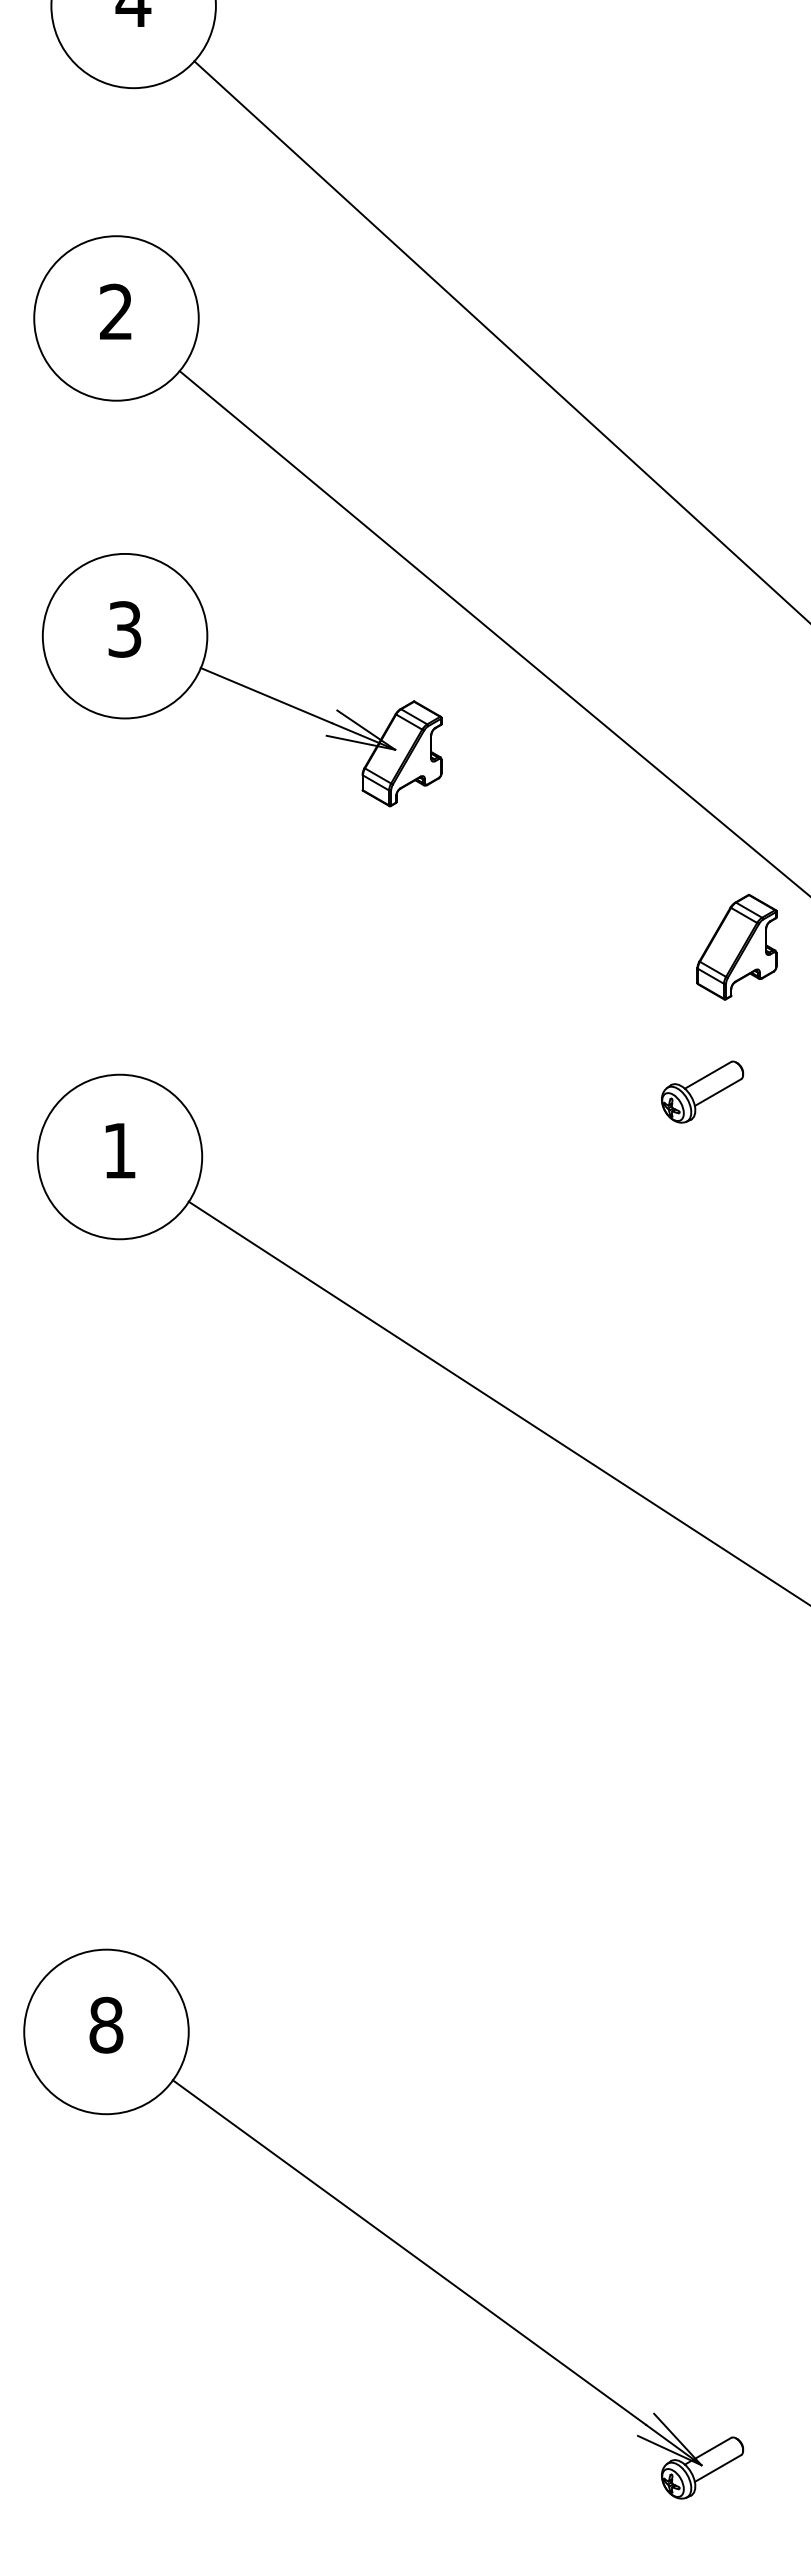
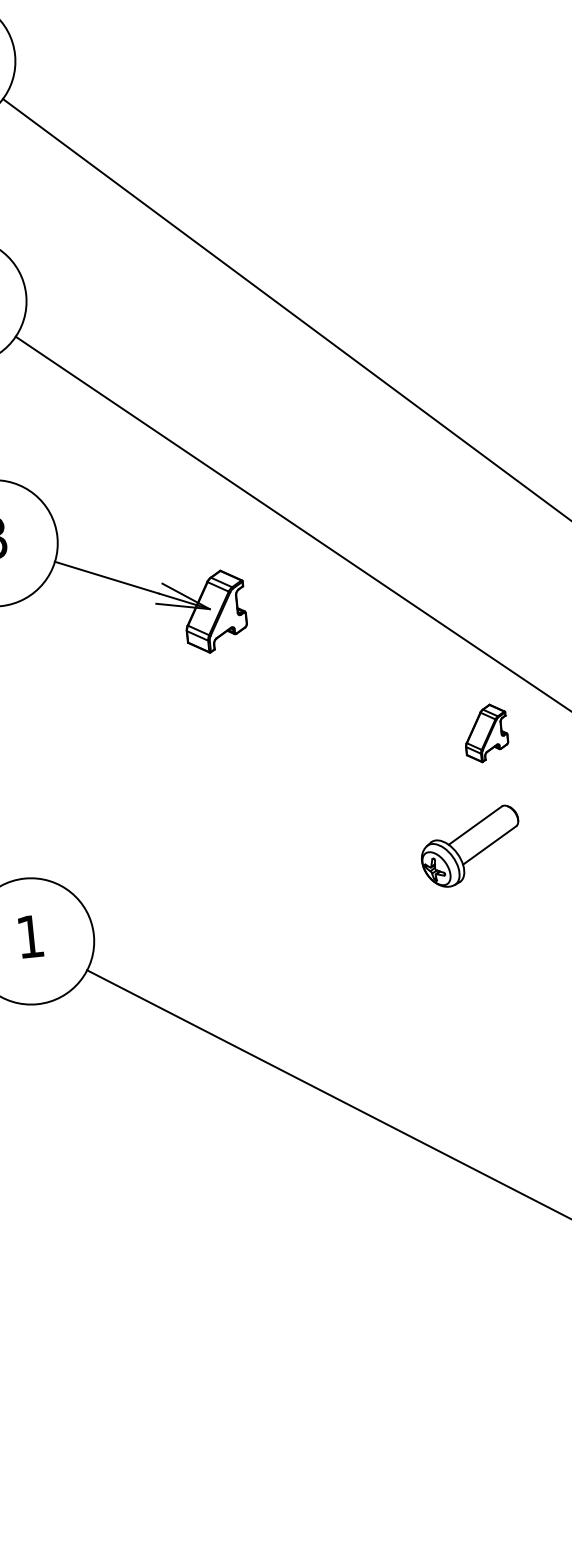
part: (736, 947) -> (485, 733), size x0.7
part: (702, 1091) -> (470, 846), size x1.6

